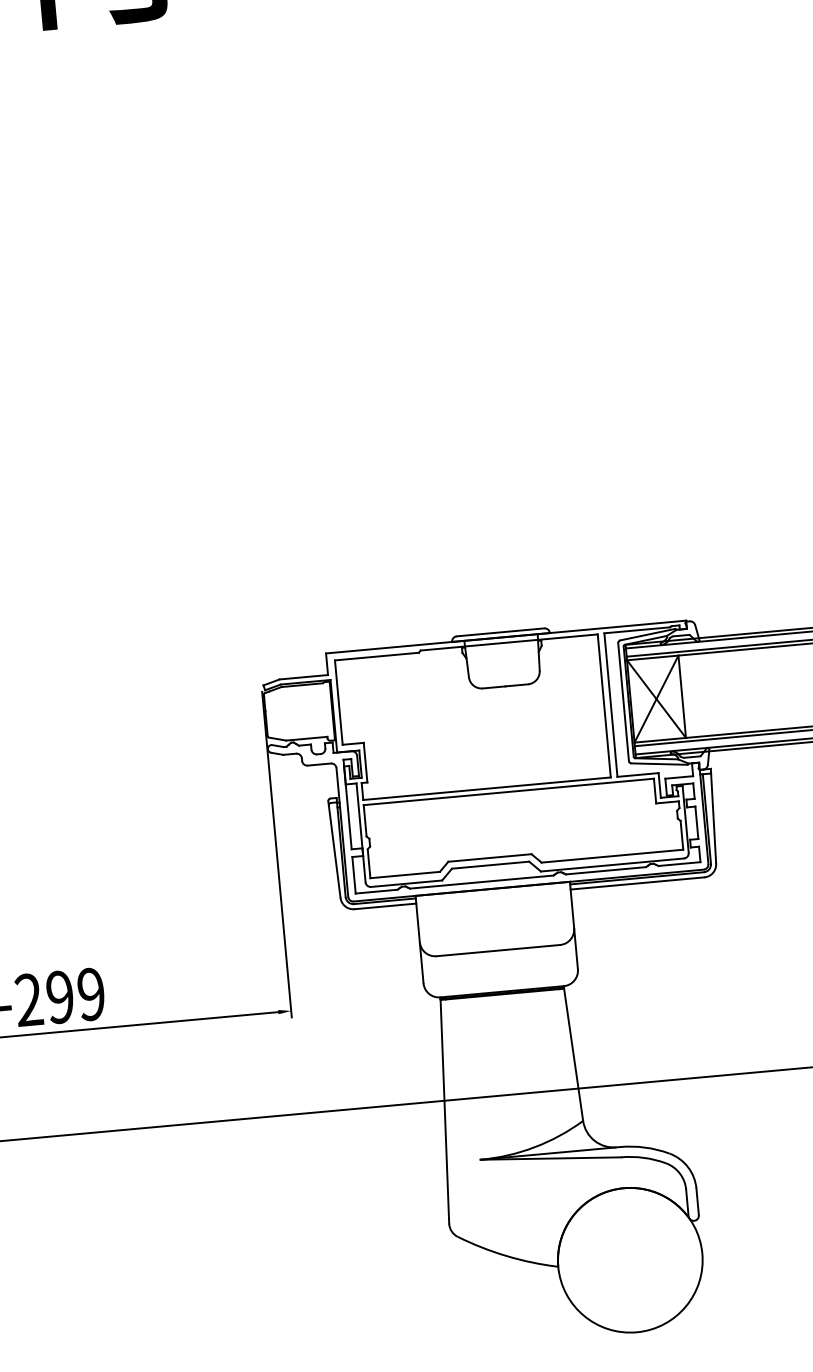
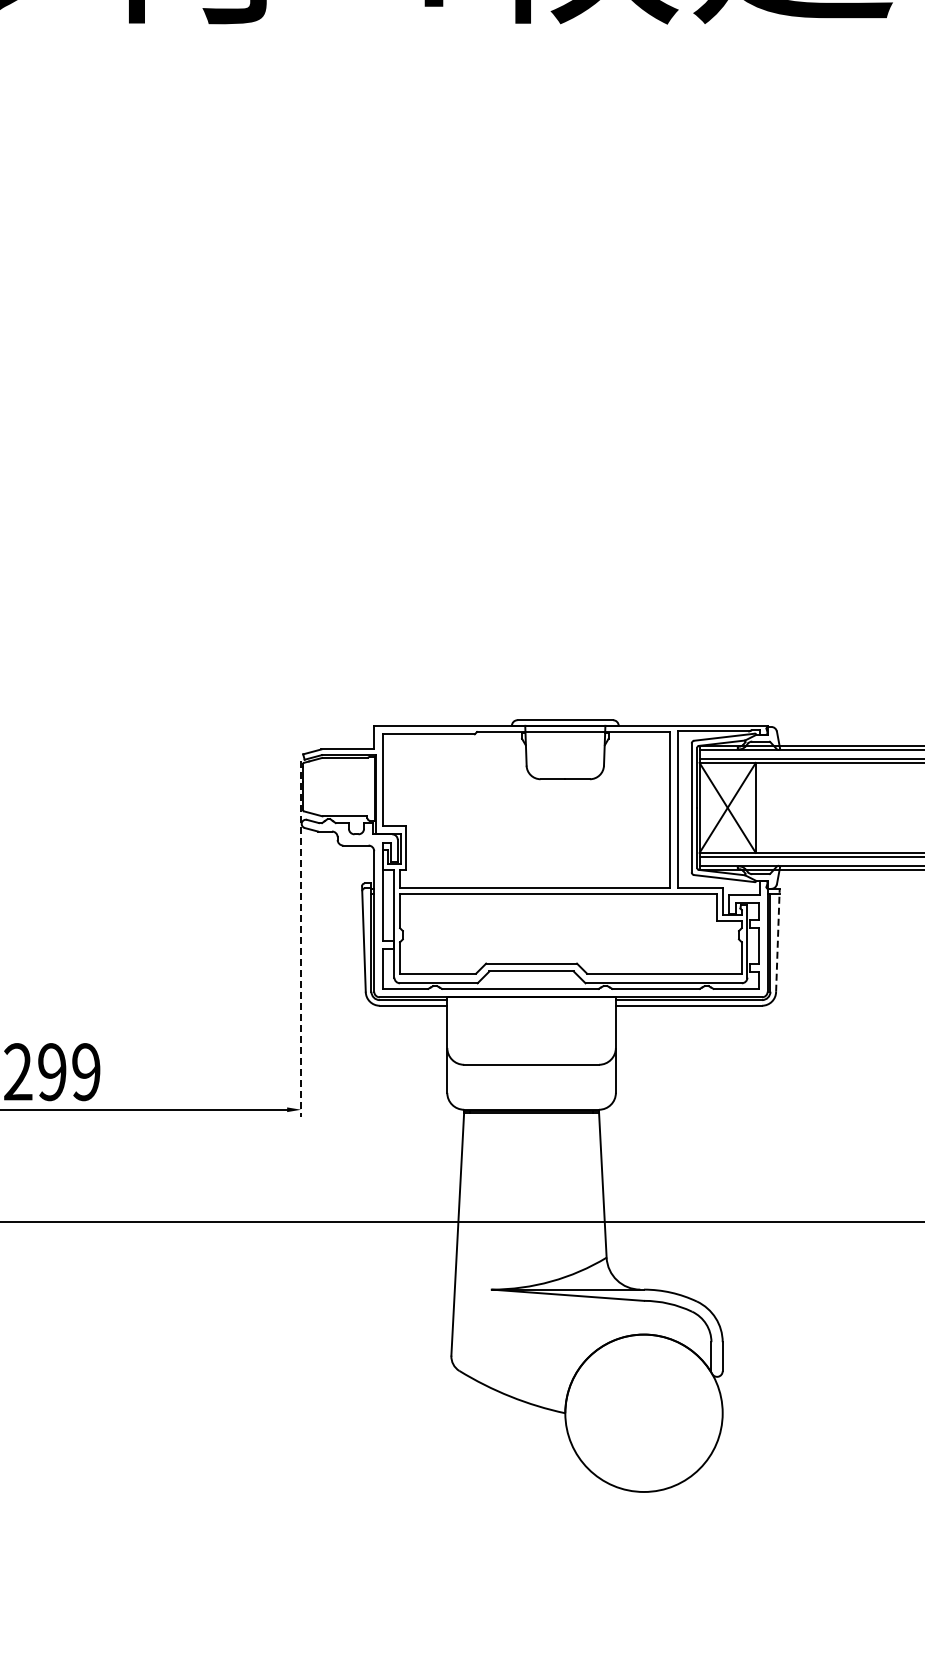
line: (713, 815) -> (777, 939), solid -> dashed
line: (277, 855) -> (301, 939), solid -> dashed

